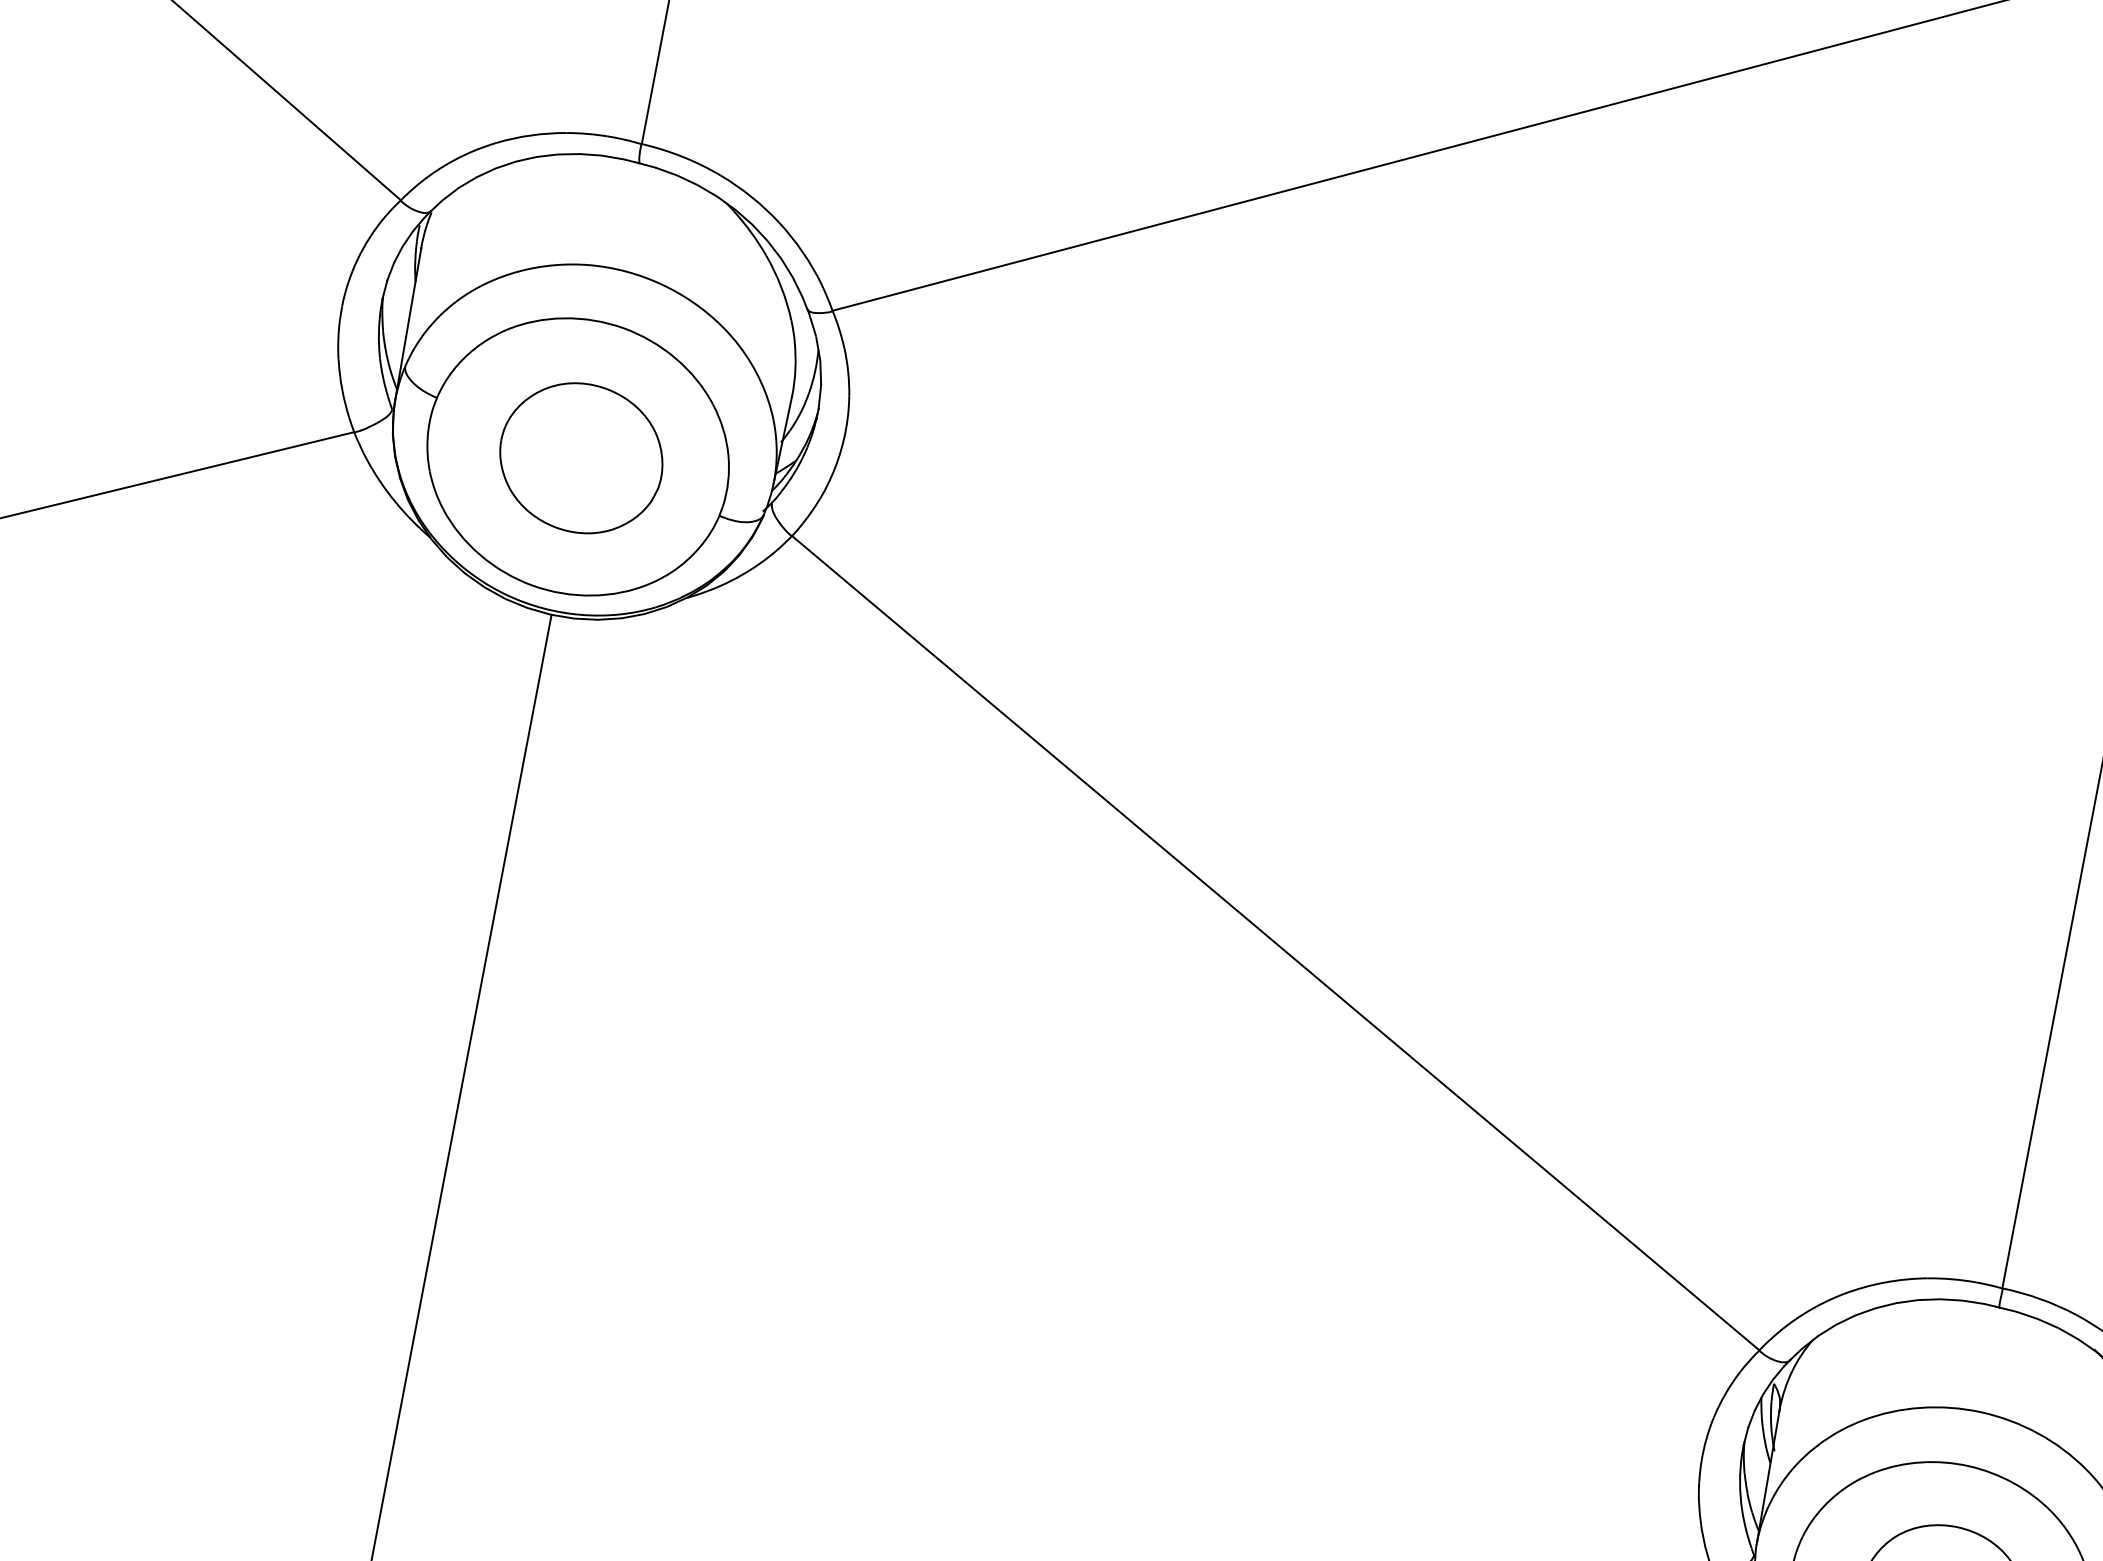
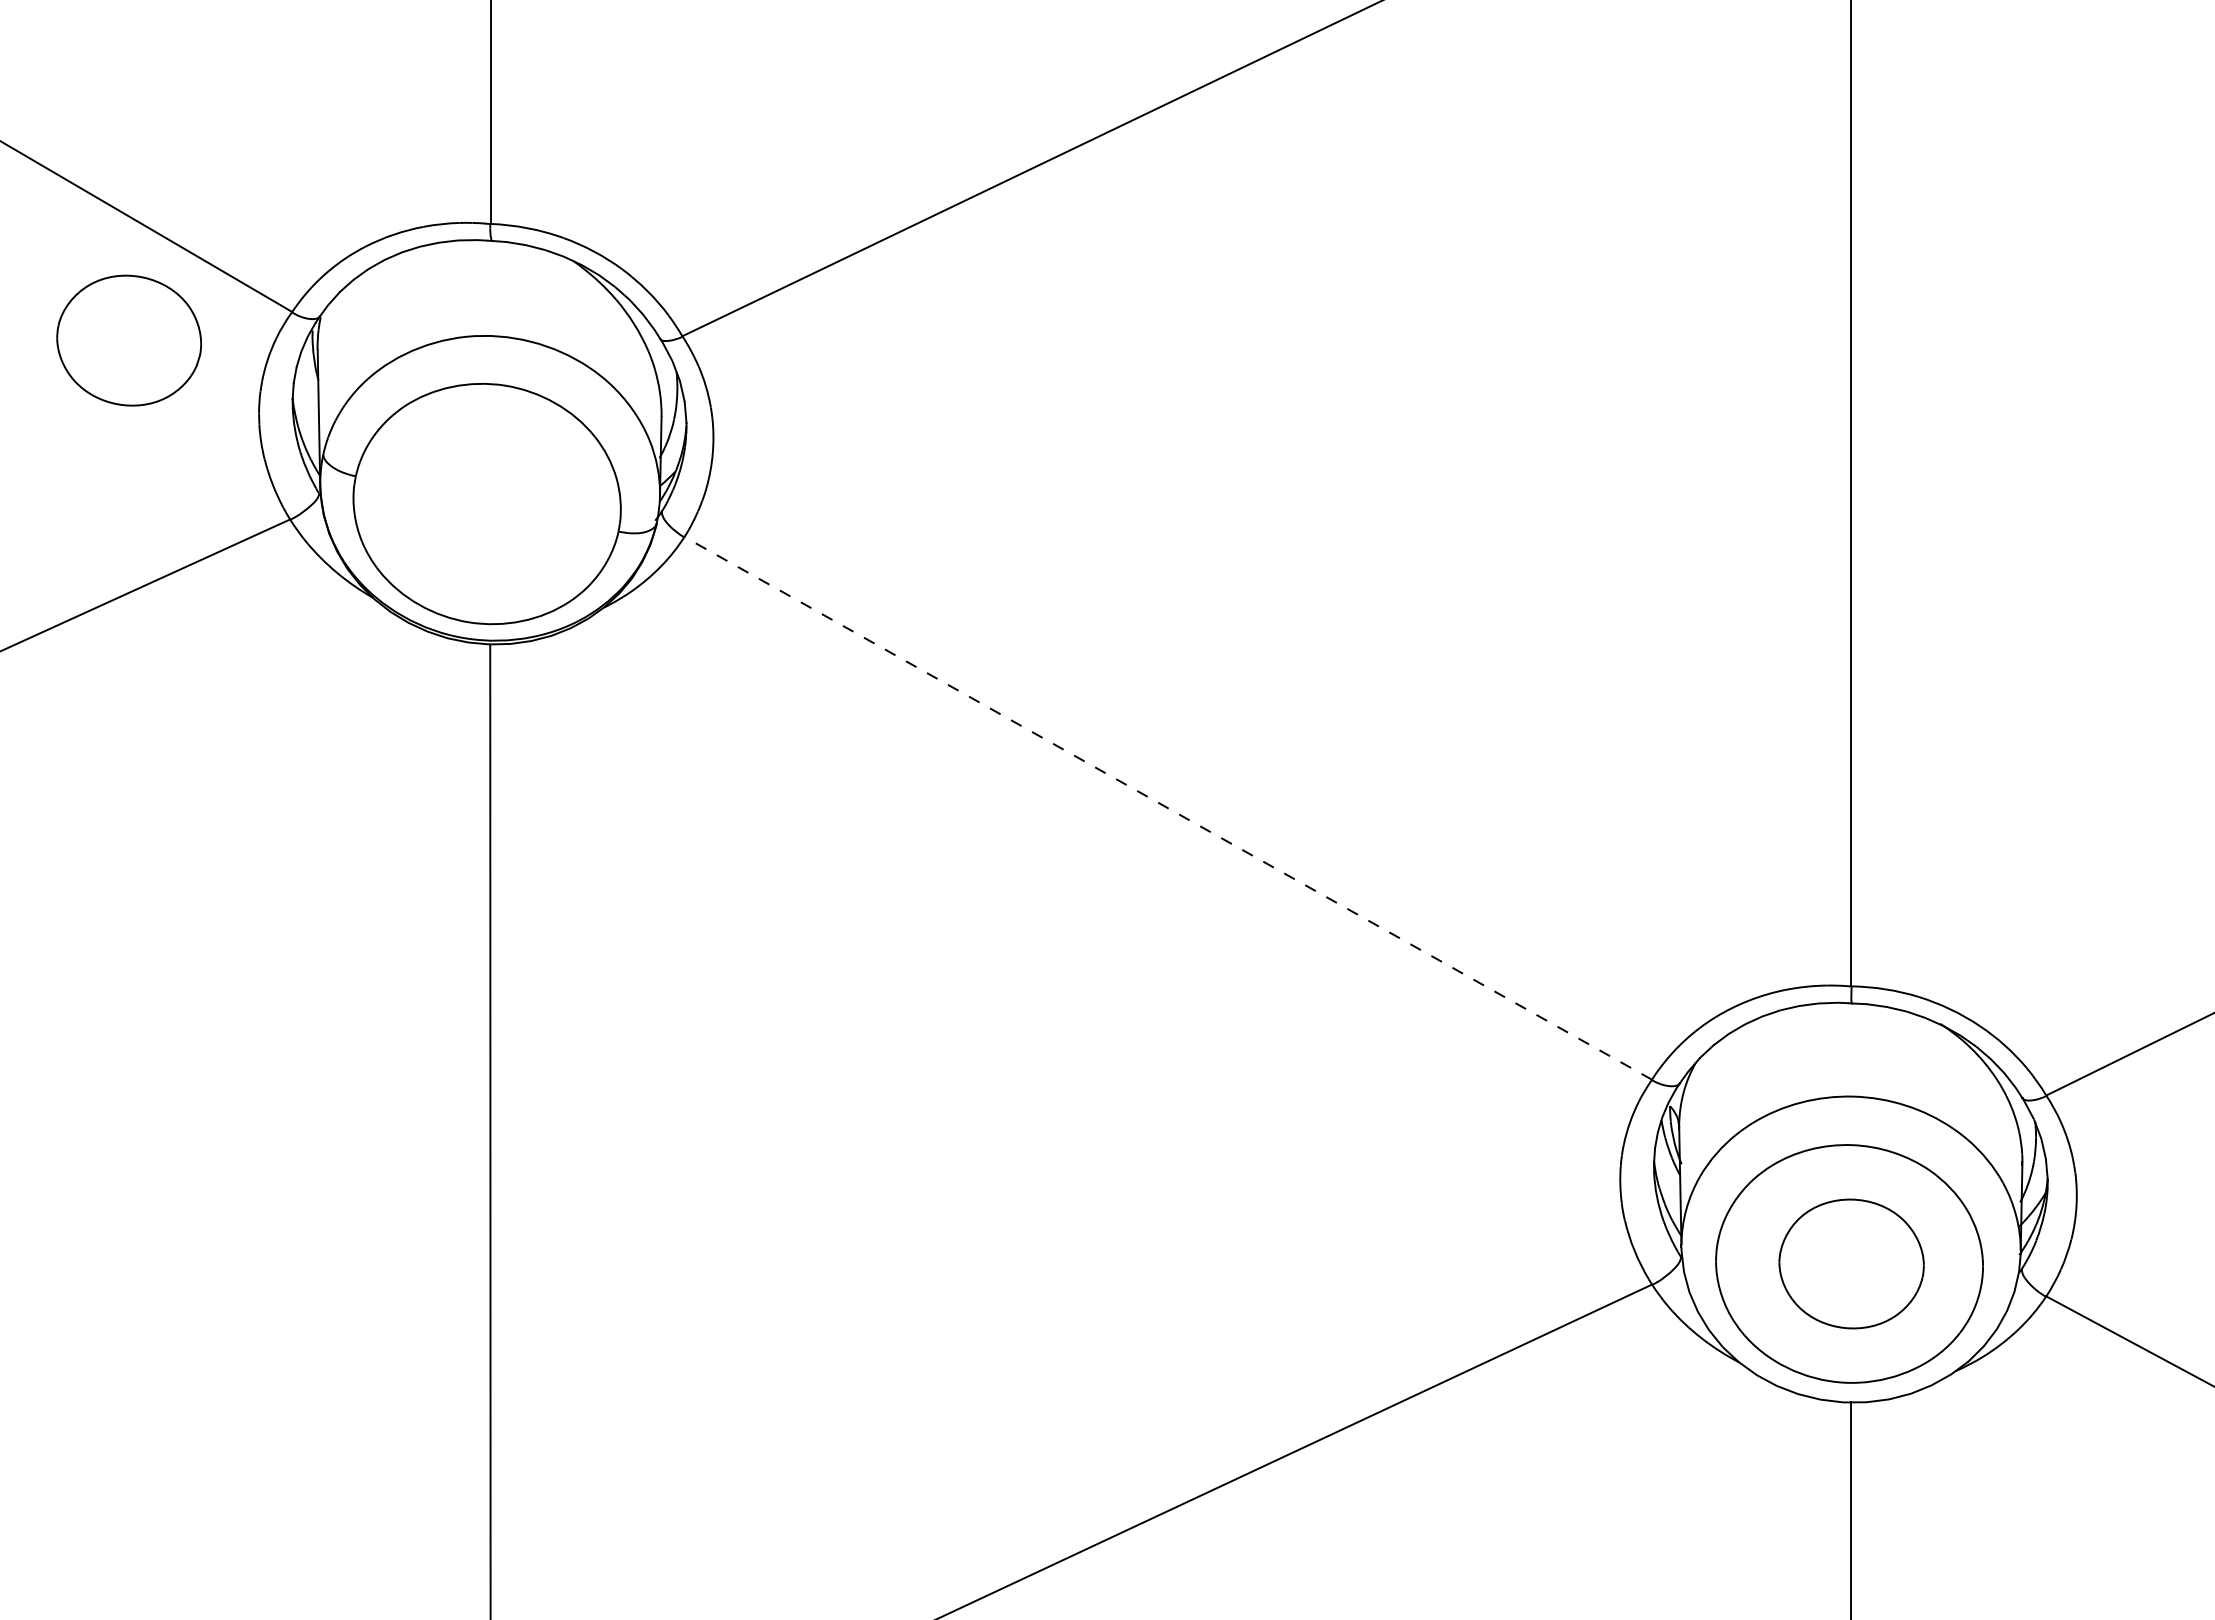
part: (581, 458) -> (129, 340), moved
line: (1276, 943) -> (1168, 808), solid -> dashed

